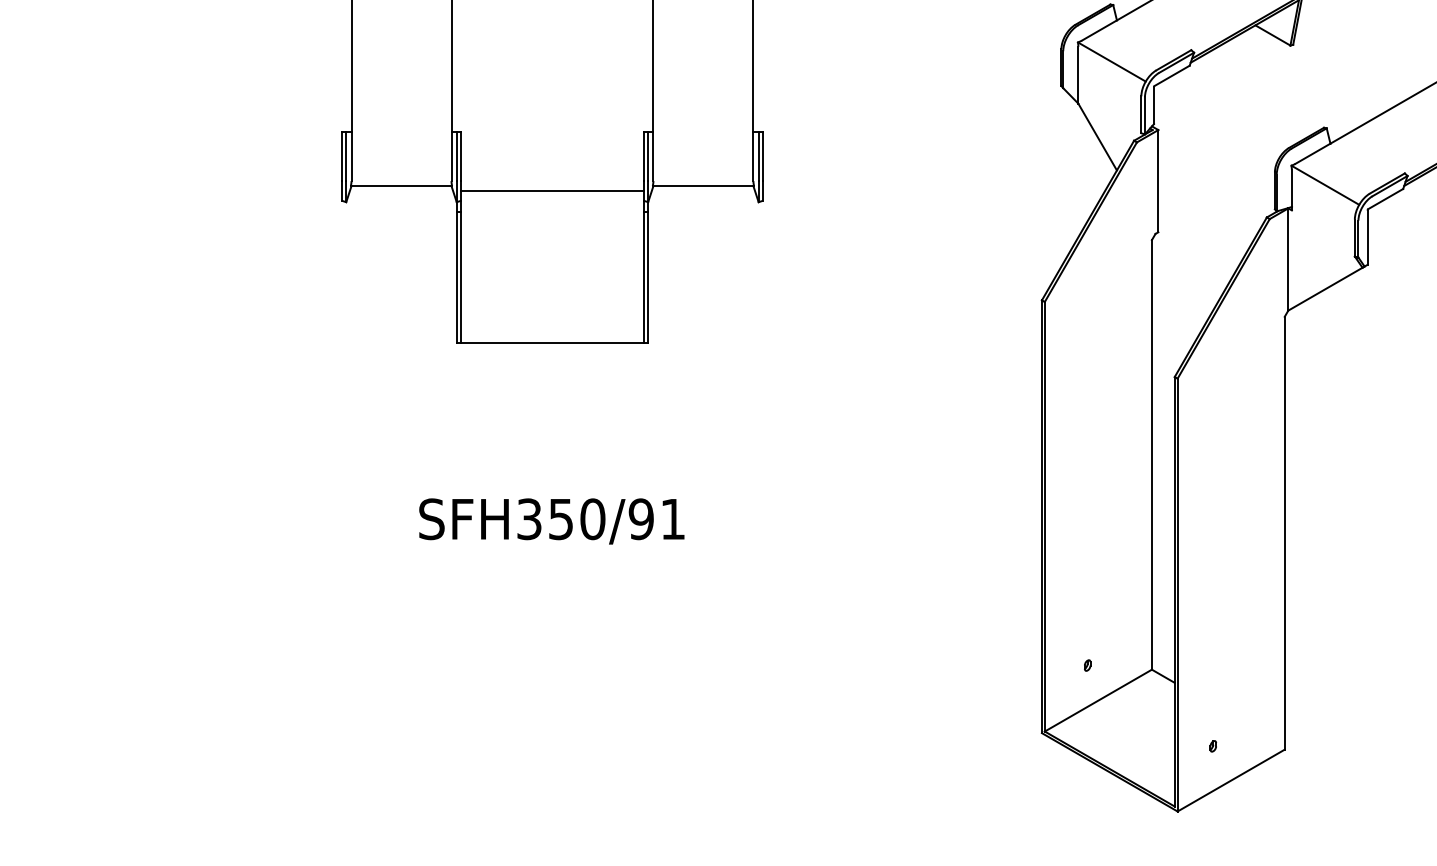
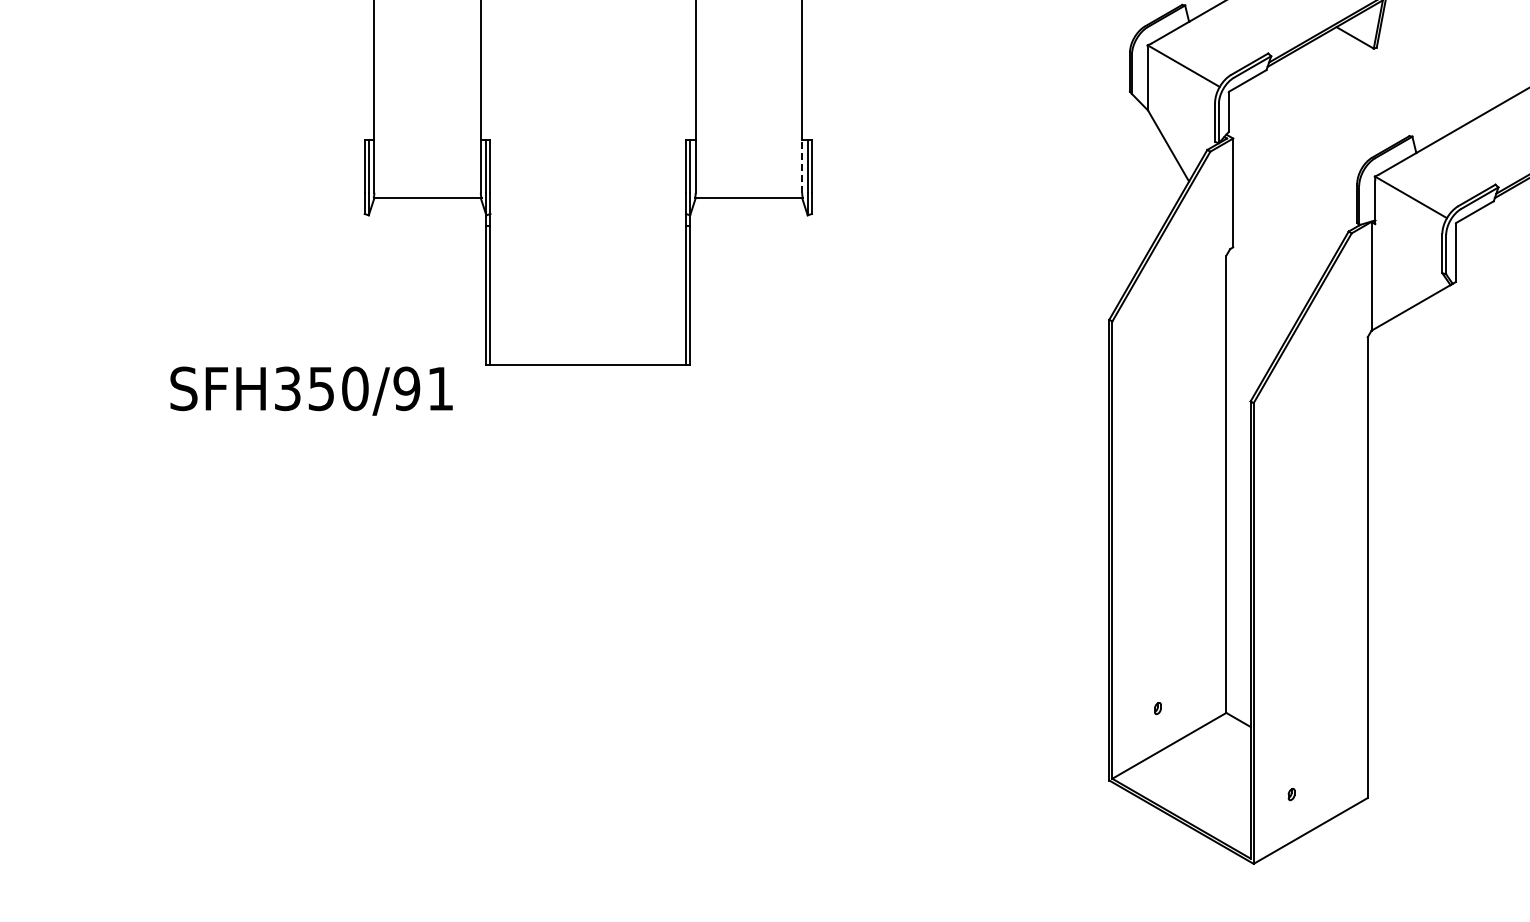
line: (753, 155) -> (802, 165), solid -> dashed
line: (552, 191) -> (588, 203), removed
text: (551, 520) -> (311, 390), moved

